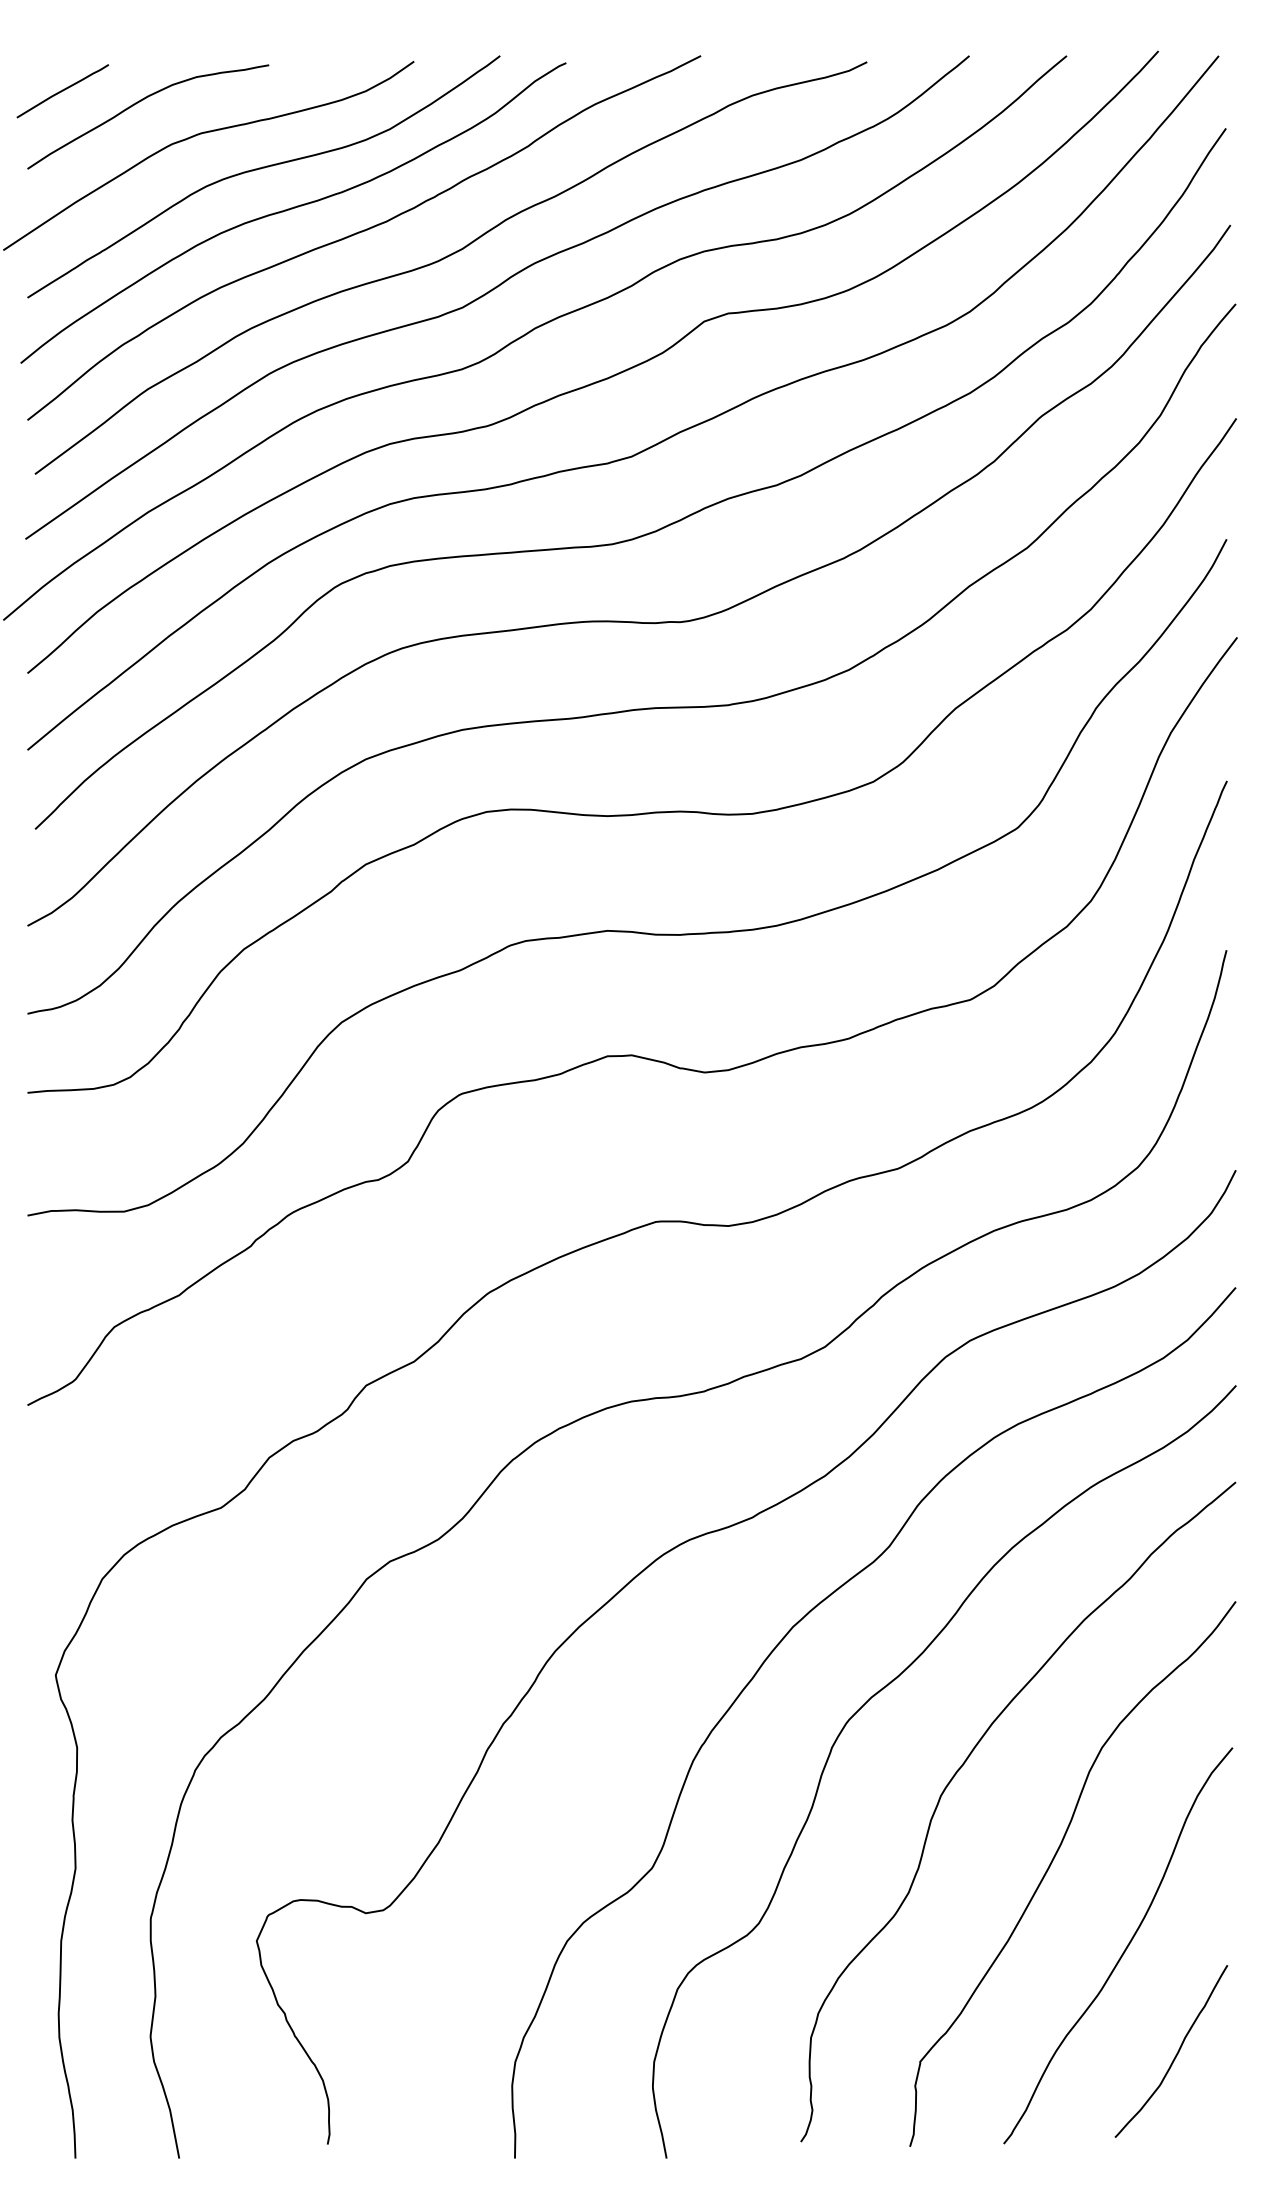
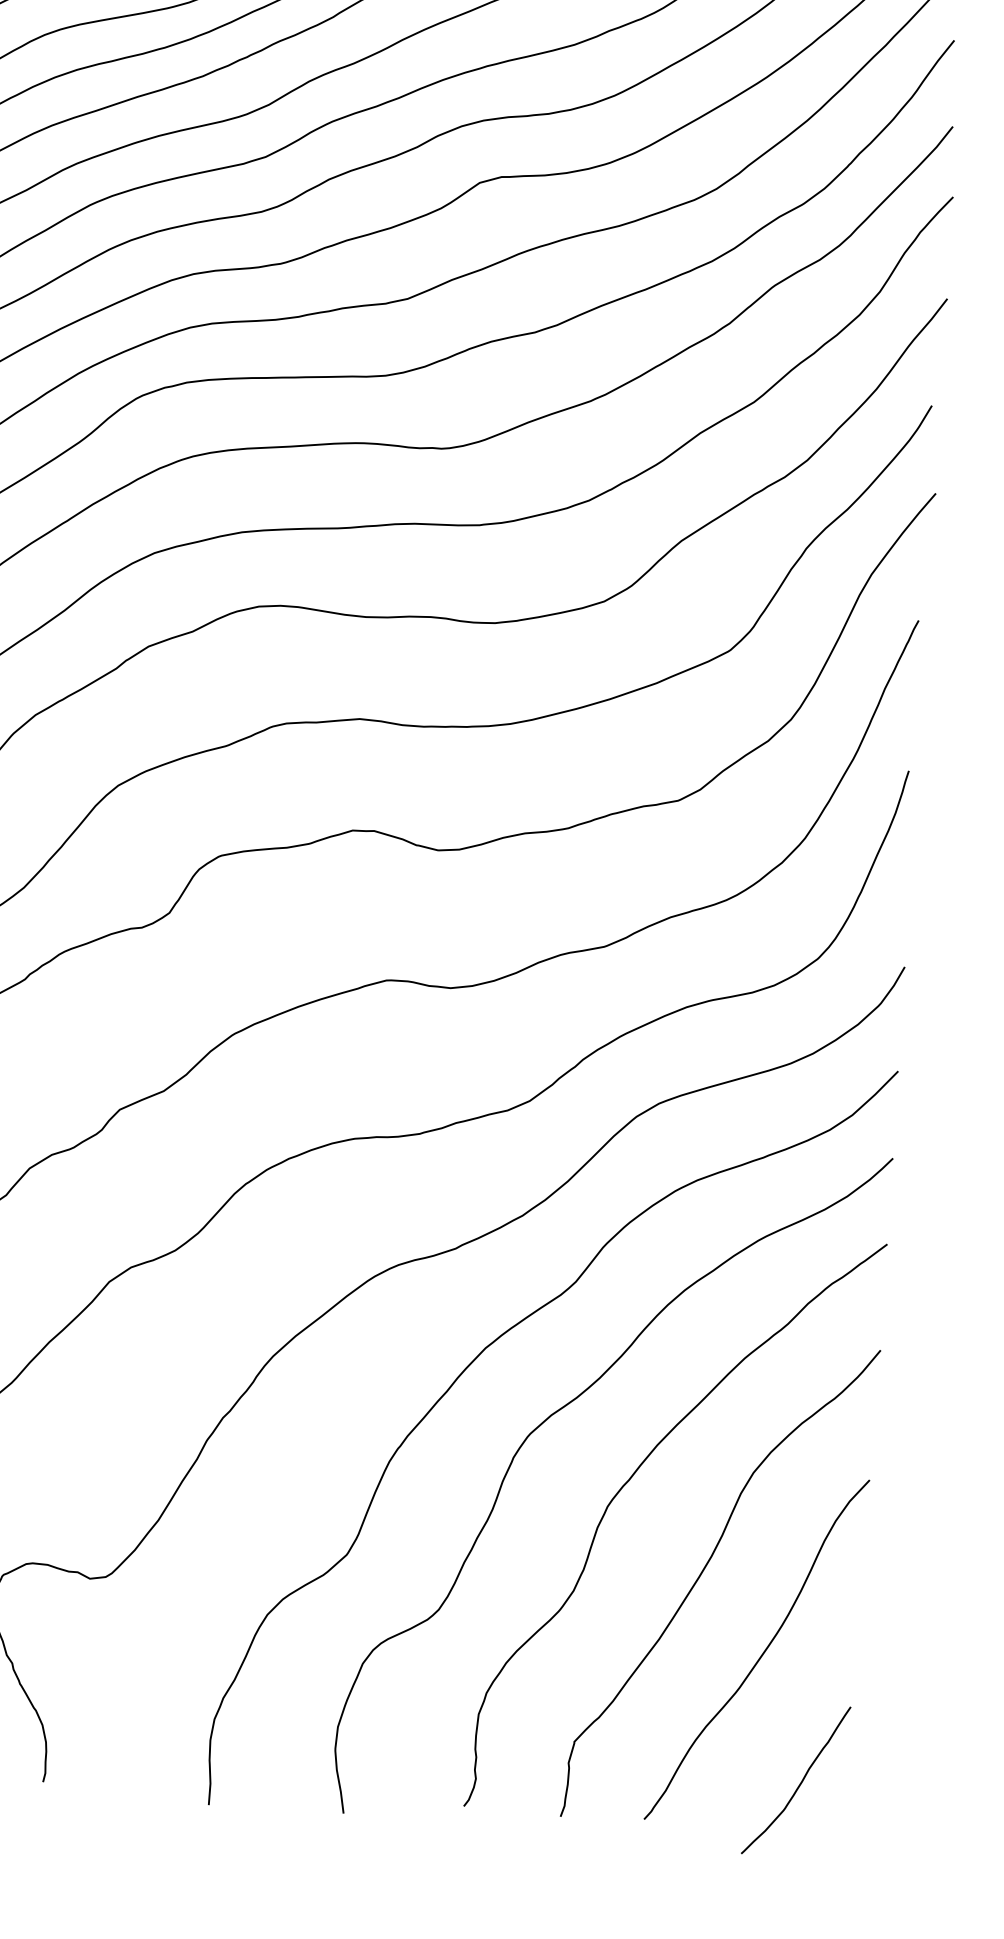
curve: (1176, 2053) -> (800, 1782), moved

